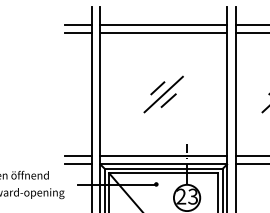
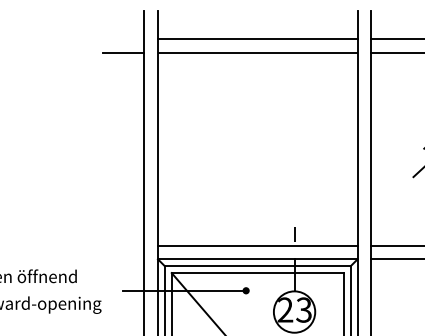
line: (78, 24) -> (123, 38), removed
part: (163, 94) -> (257, 149), removed
line: (78, 155) -> (123, 245), removed
line: (78, 164) -> (123, 259), removed

